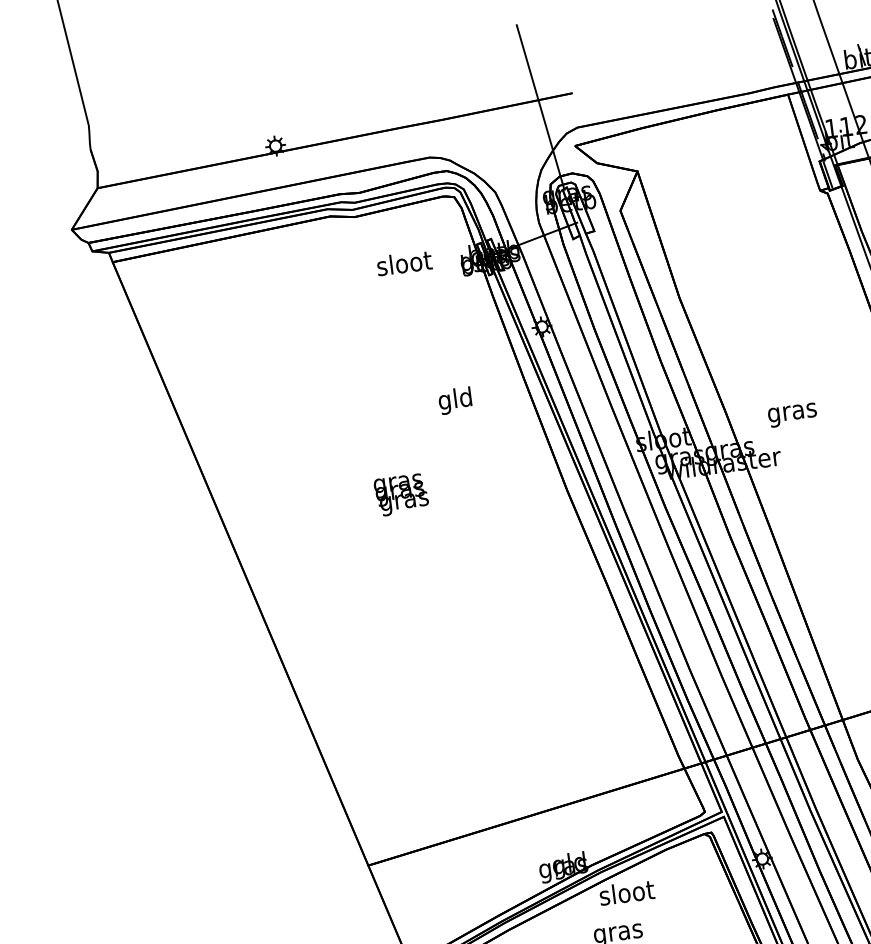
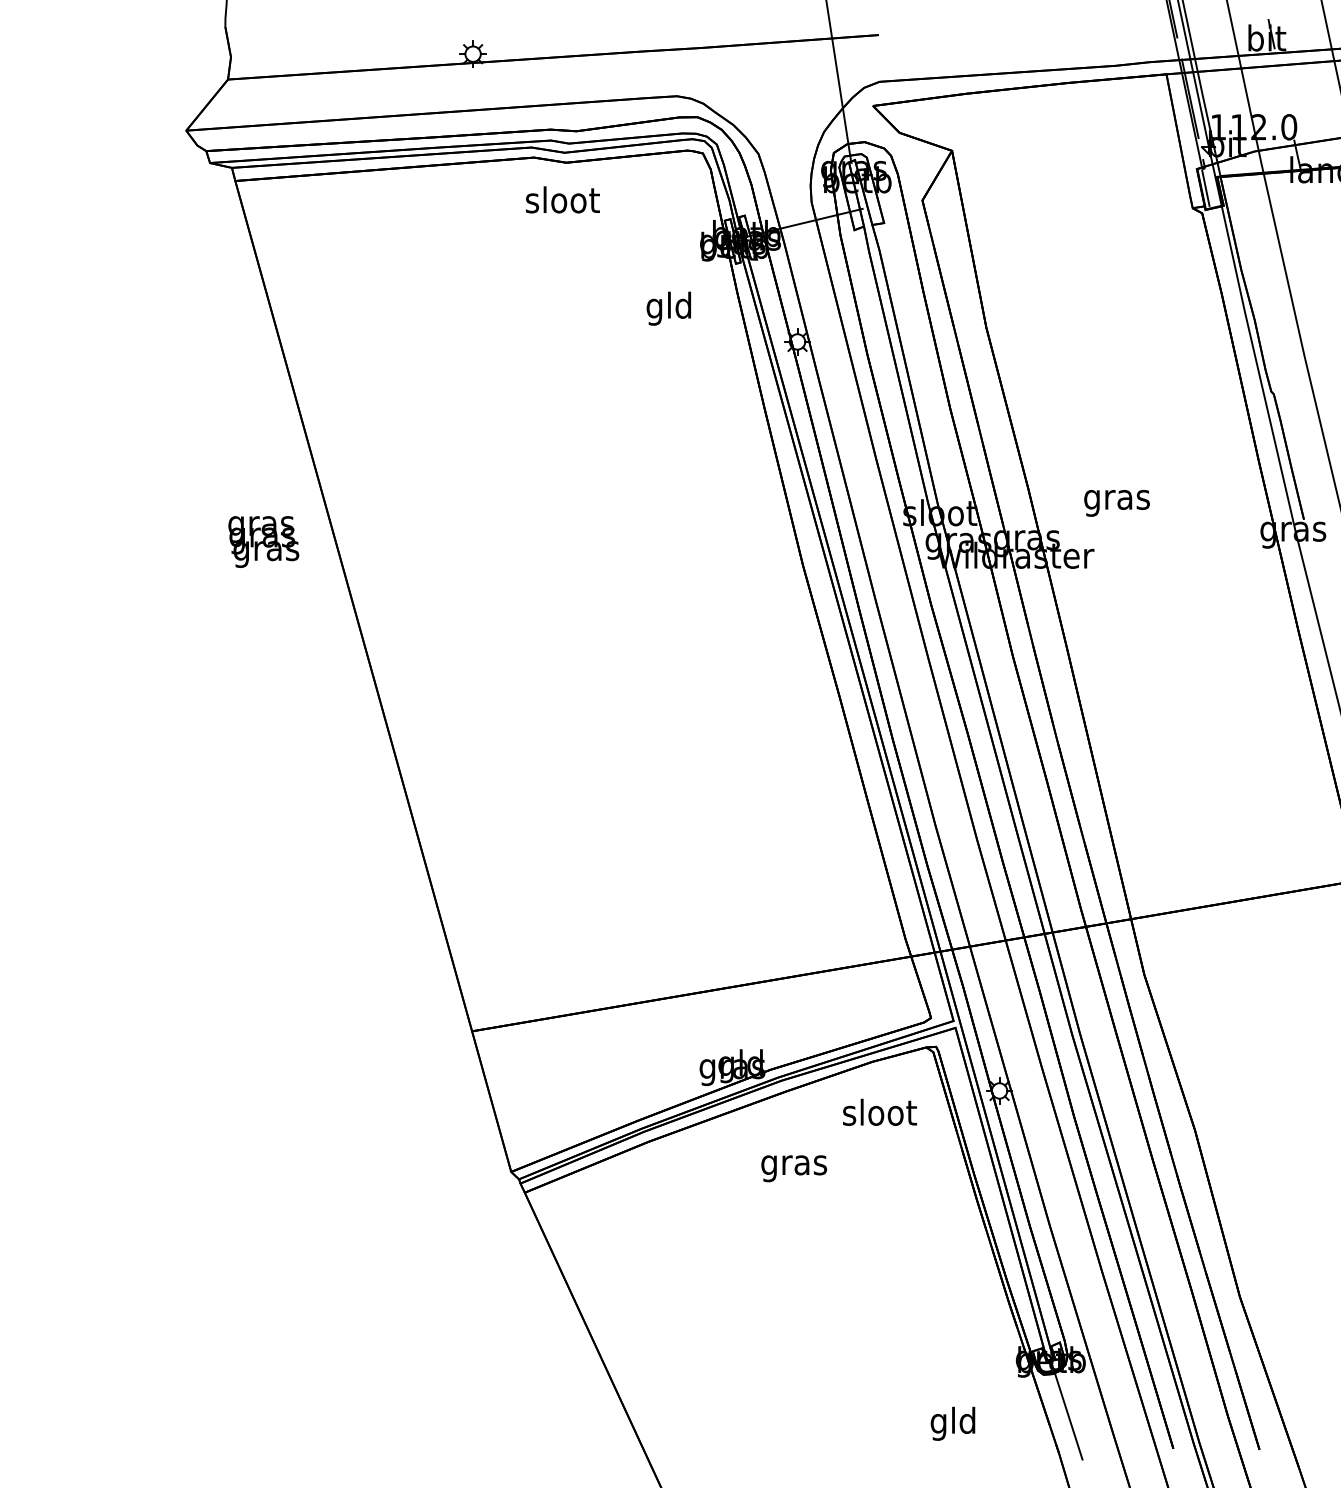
text: (404, 262) -> (562, 199), moved
text: (455, 400) -> (668, 308), moved
text: (401, 494) -> (263, 541), moved
text: (626, 892) -> (879, 1111), moved

